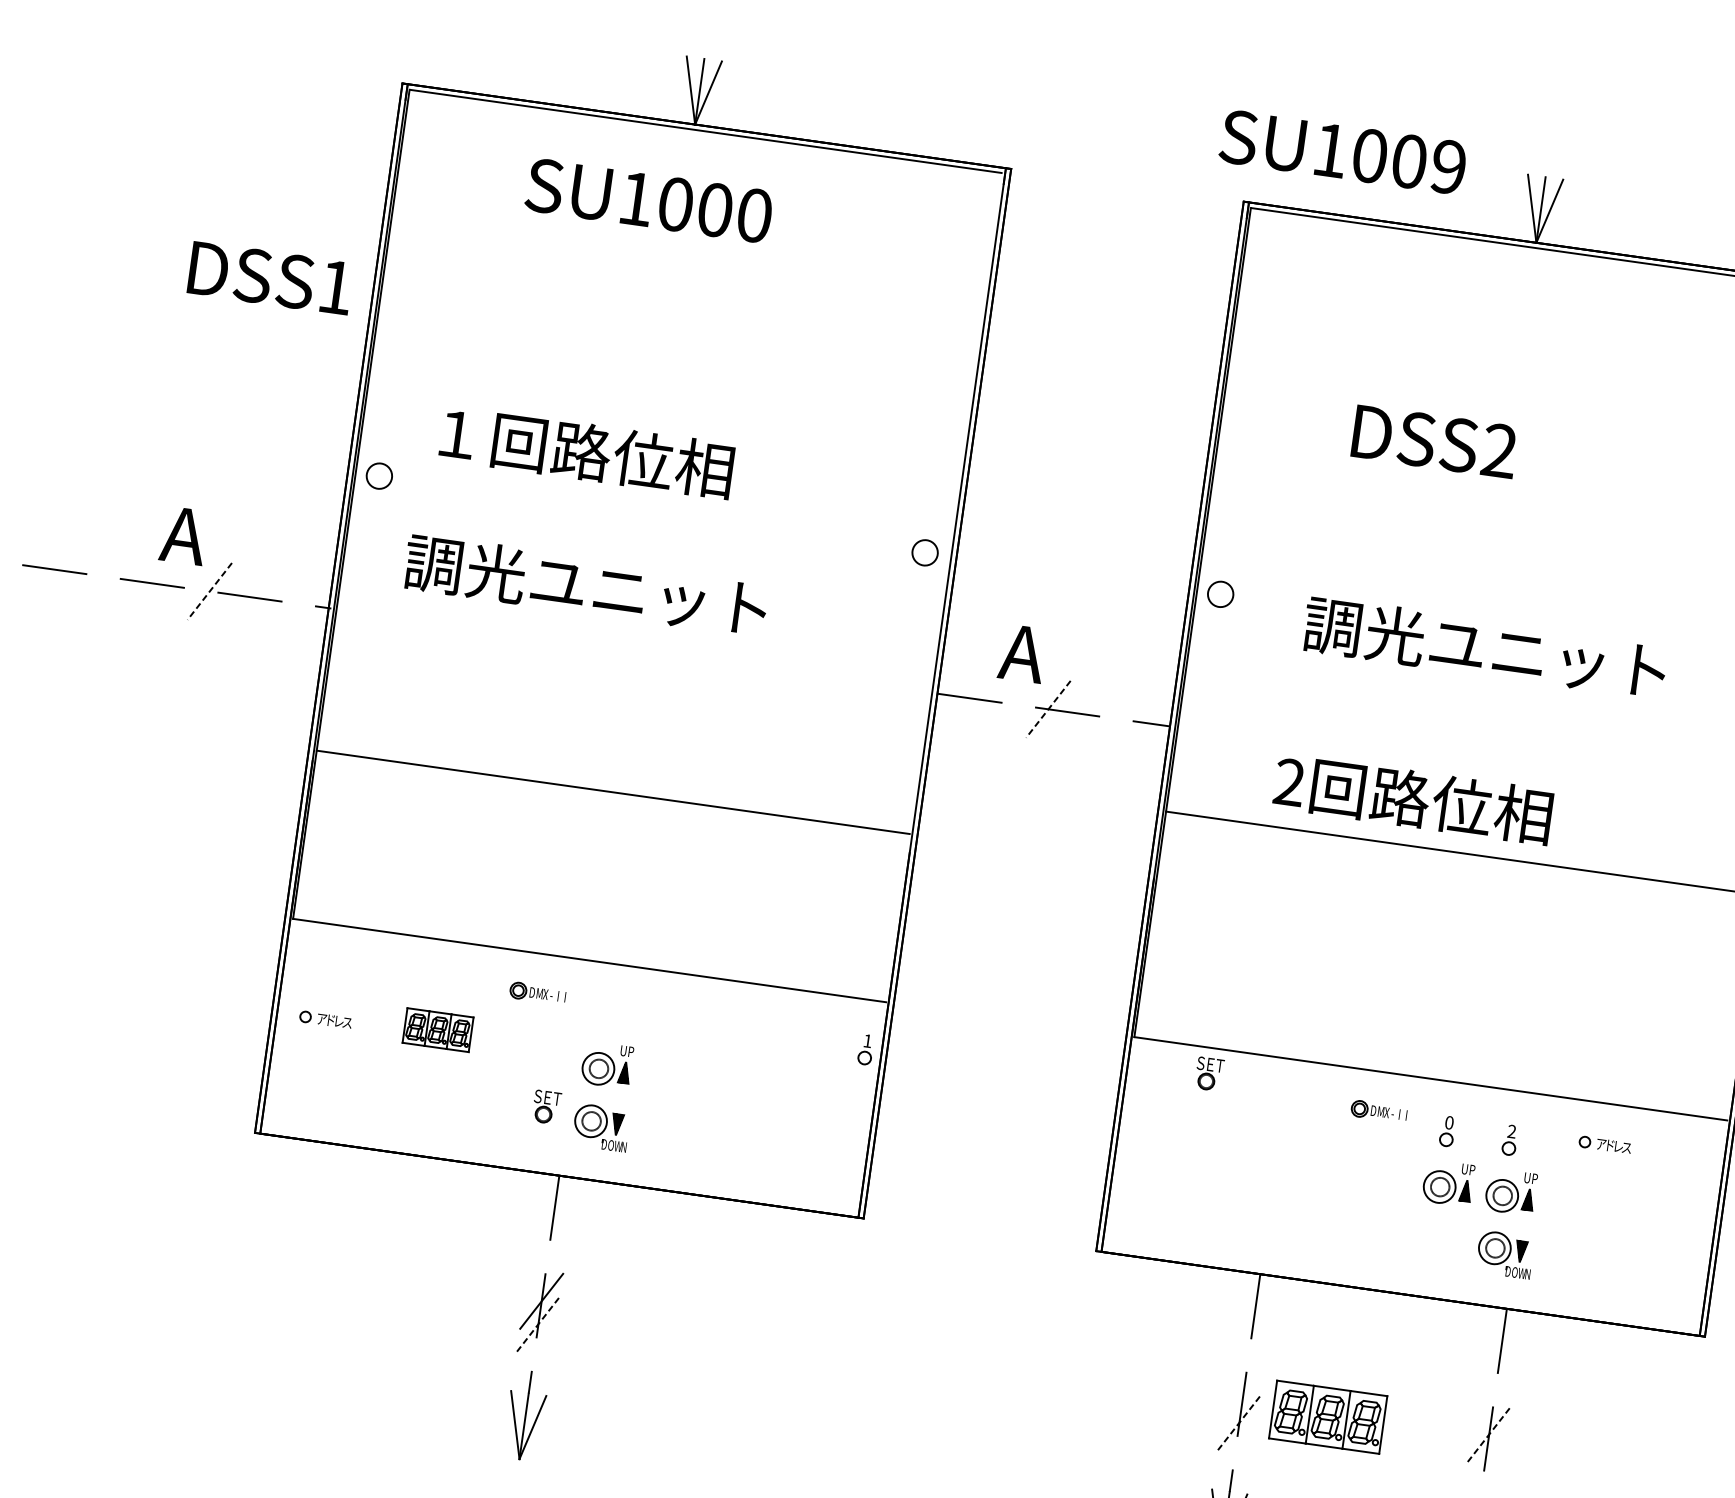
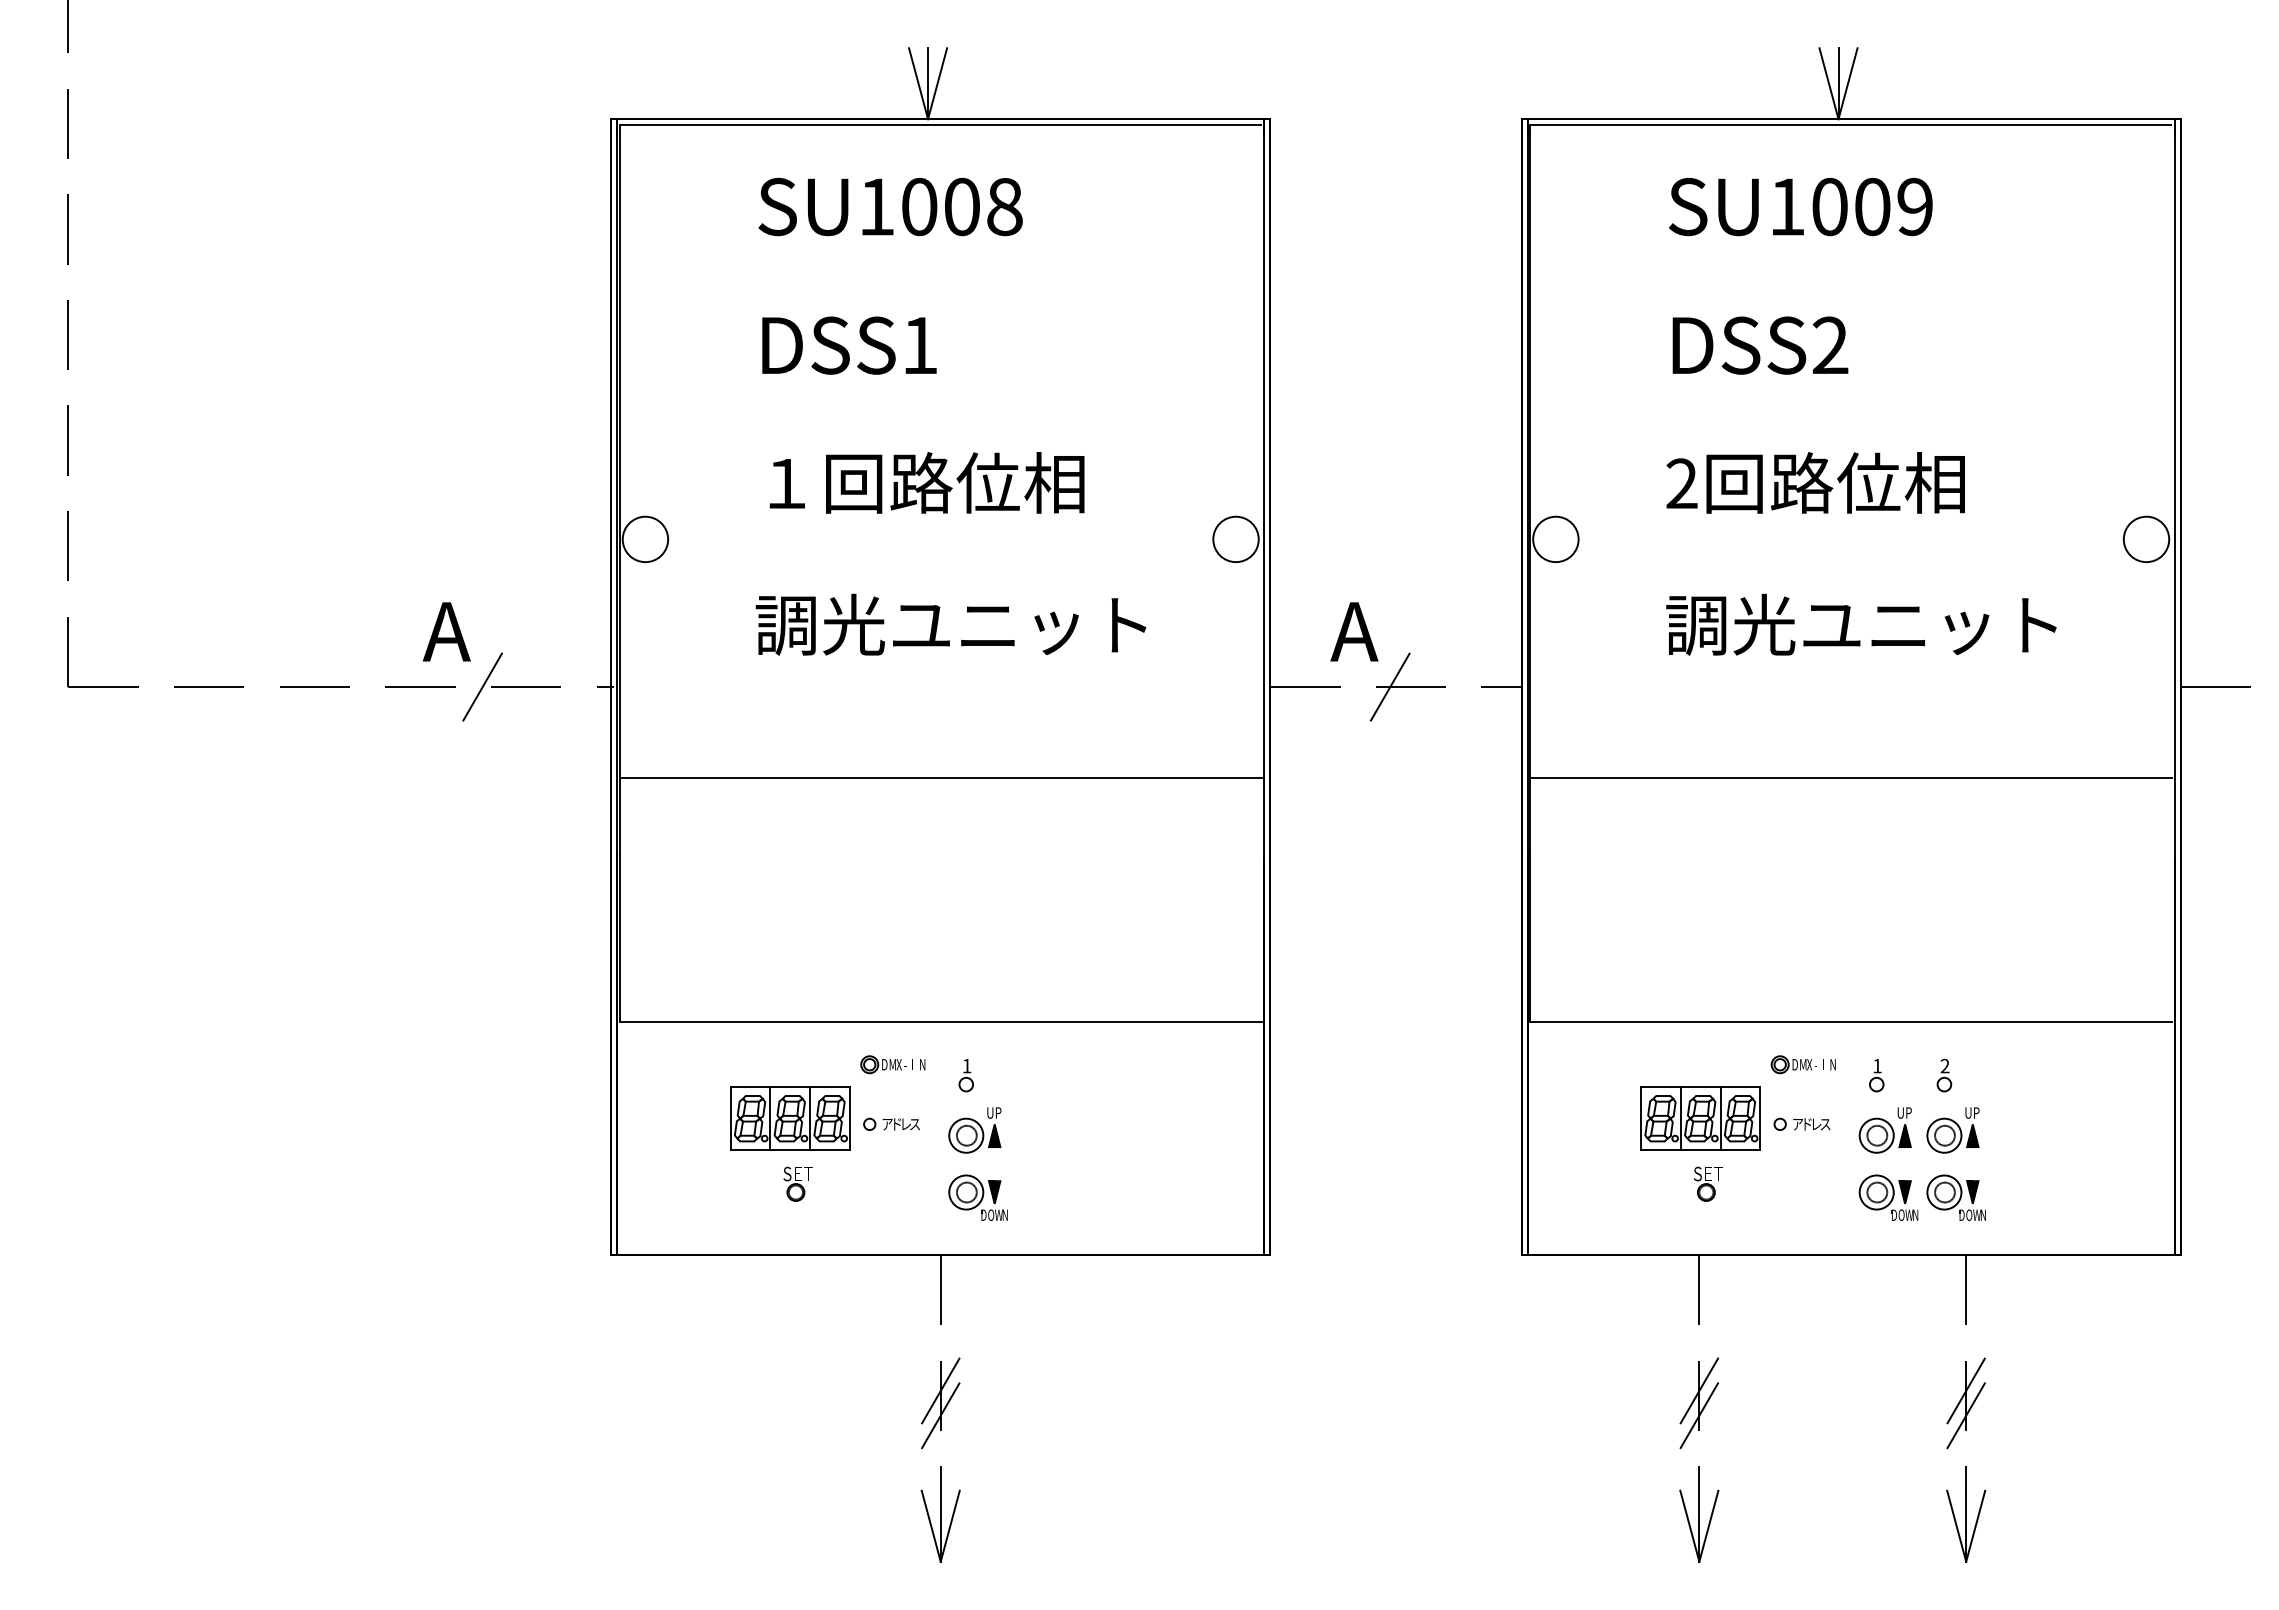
text: (1342, 151) -> (1800, 206), moved
text: (754, 215) -> (1004, 206), SU1000 -> SU1008
text: (270, 278) -> (849, 345), moved
text: (586, 451) -> (926, 482), moved
circle: (379, 476) -> (645, 539), size x1.67
circle: (924, 552) -> (1235, 539), size x1.67
text: (585, 585) -> (950, 624), moved
line: (209, 591) -> (482, 687), dashed -> solid
circle: (1220, 594) -> (1555, 539), size x1.67
text: (1485, 647) -> (1861, 624), moved
line: (1048, 709) -> (1390, 687), dashed -> solid
line: (612, 792) -> (940, 778), moved
text: (1413, 798) -> (1815, 482), moved
text: (567, 997) -> (922, 1064), I -> N
part: (325, 1018) -> (891, 1123), moved
part: (438, 1030) -> (790, 1118), size x1.67
part: (865, 1049) -> (965, 1075), moved
part: (1209, 1073) -> (1708, 1183), moved
part: (546, 1106) -> (797, 1183), moved
text: (1408, 1115) -> (1832, 1064), I -> N
text: (1449, 1122) -> (1877, 1065), 0 -> 1
part: (1604, 1144) -> (1801, 1123), moved
part: (1442, 1245) -> (1888, 1197), added
line: (539, 1324) -> (941, 1415), dashed -> solid
line: (1242, 1399) -> (1699, 1390), added
part: (1328, 1417) -> (1700, 1118), moved
line: (1239, 1422) -> (1699, 1415), dashed -> solid
line: (1489, 1434) -> (1966, 1390), dashed -> solid
line: (1485, 1457) -> (1965, 1415), added

